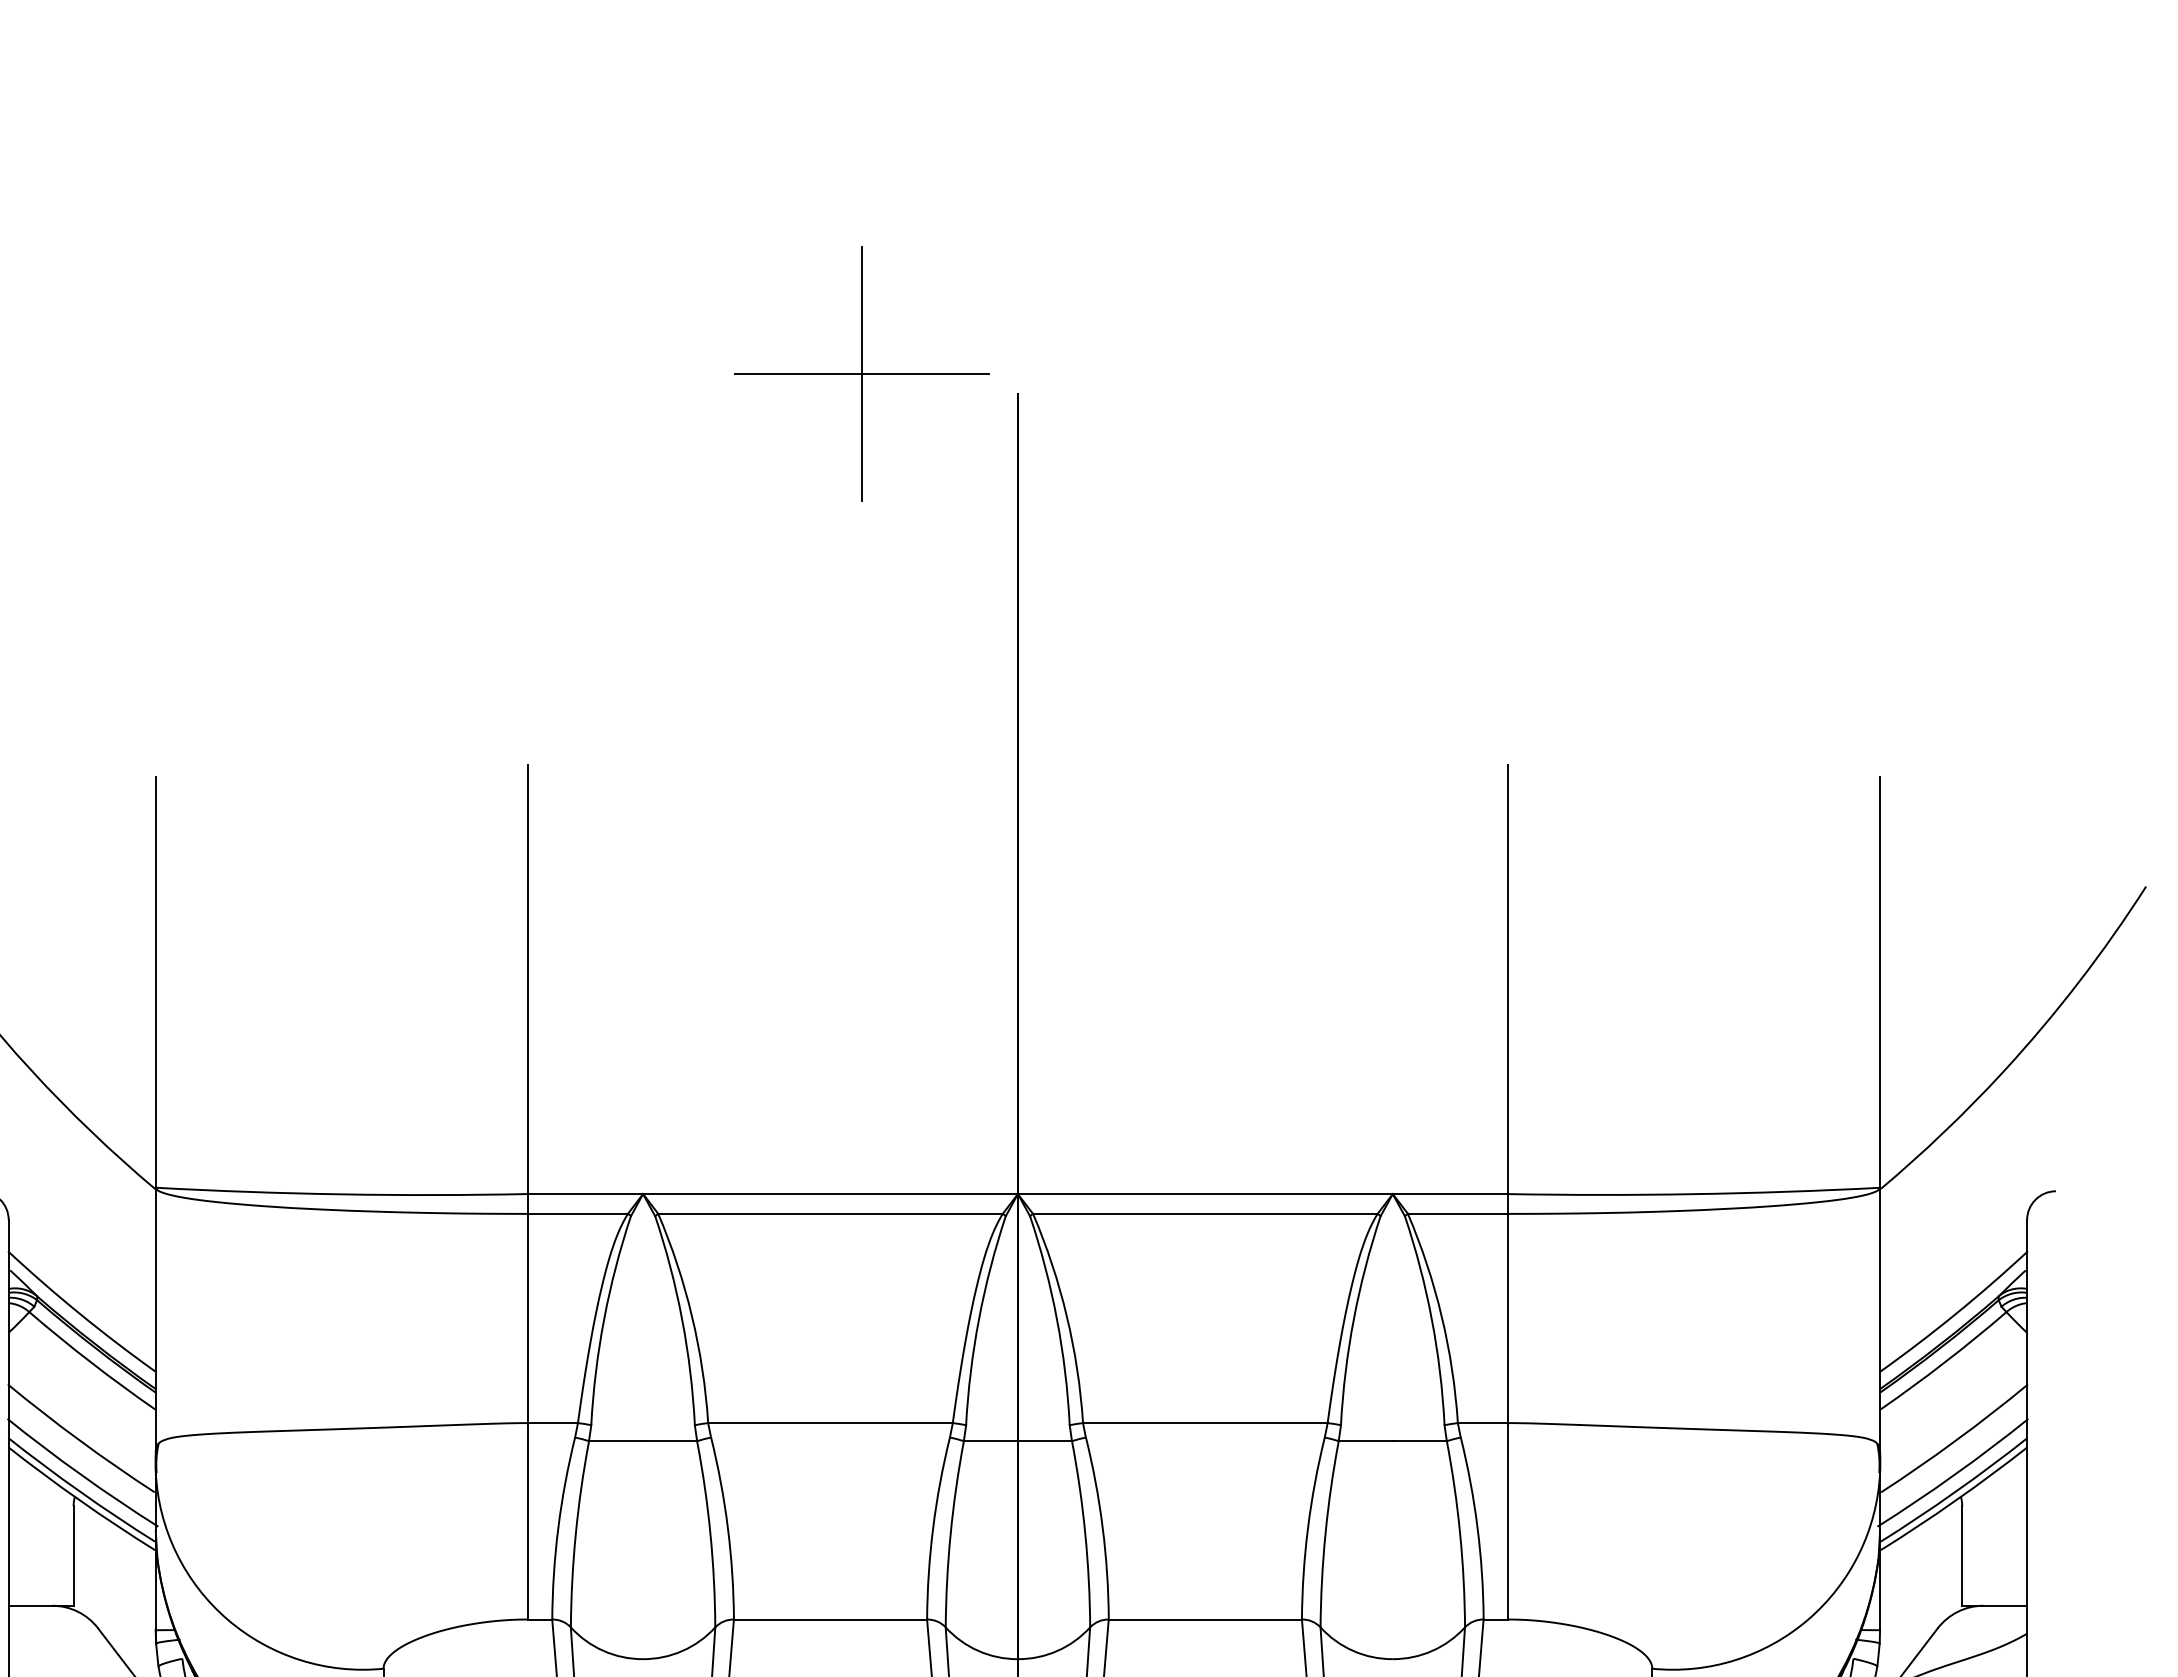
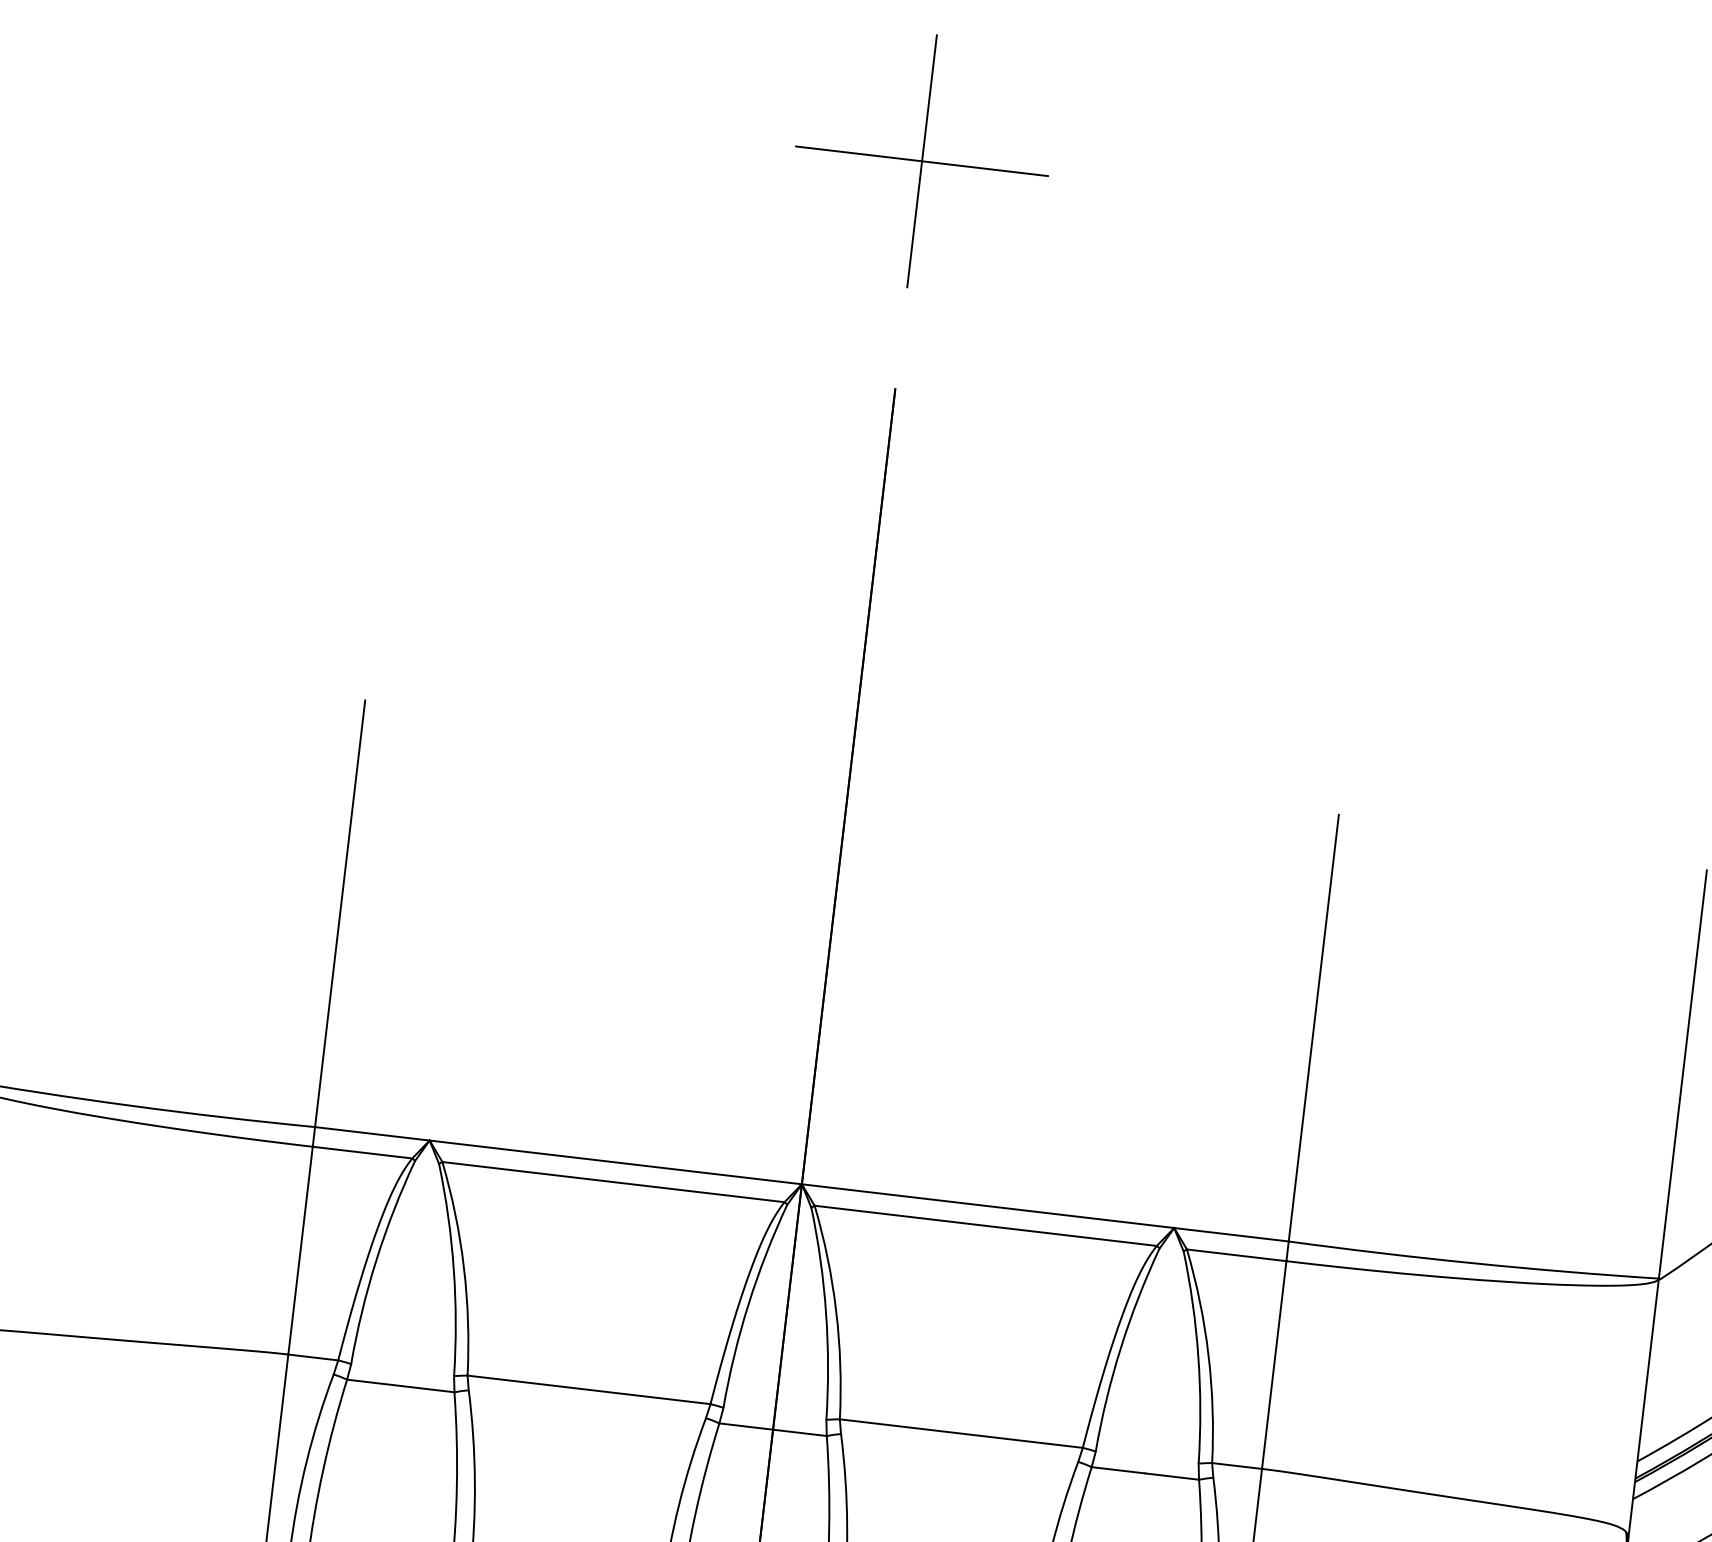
part: (861, 373) -> (921, 160), moved

